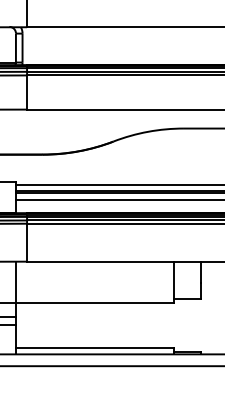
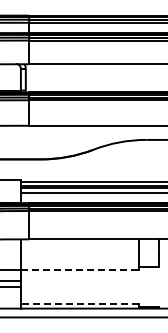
line: (95, 303) -> (80, 270), solid -> dashed
line: (95, 347) -> (80, 303), solid -> dashed

